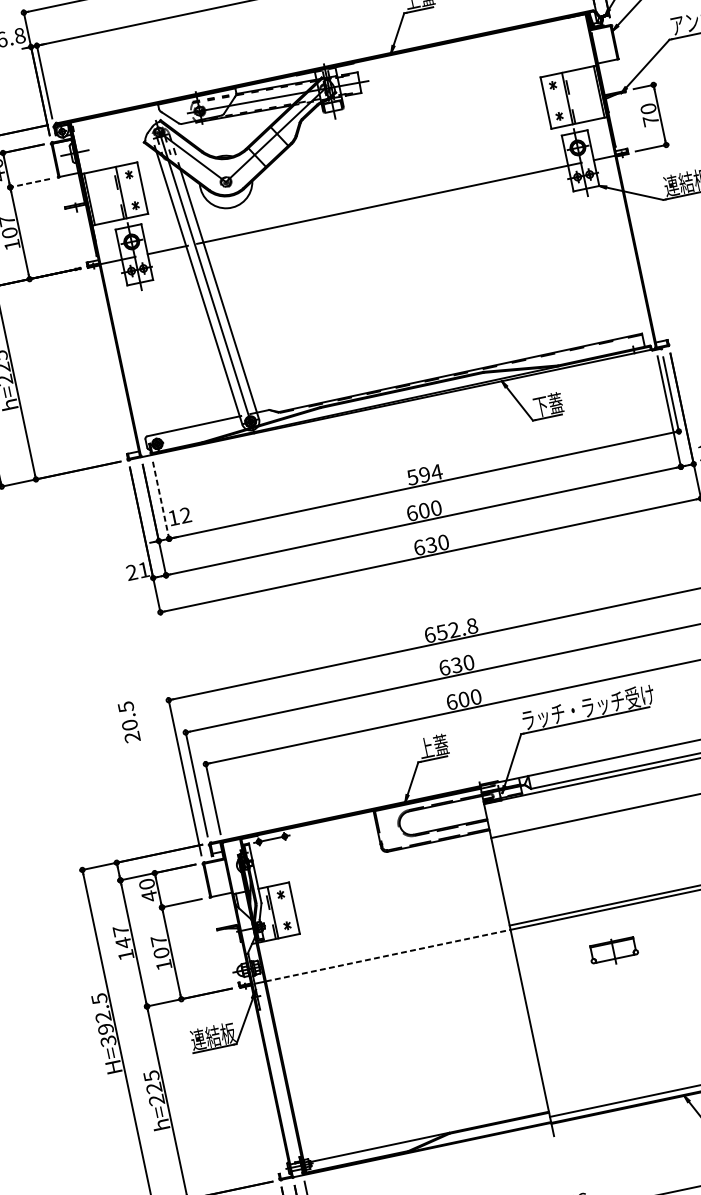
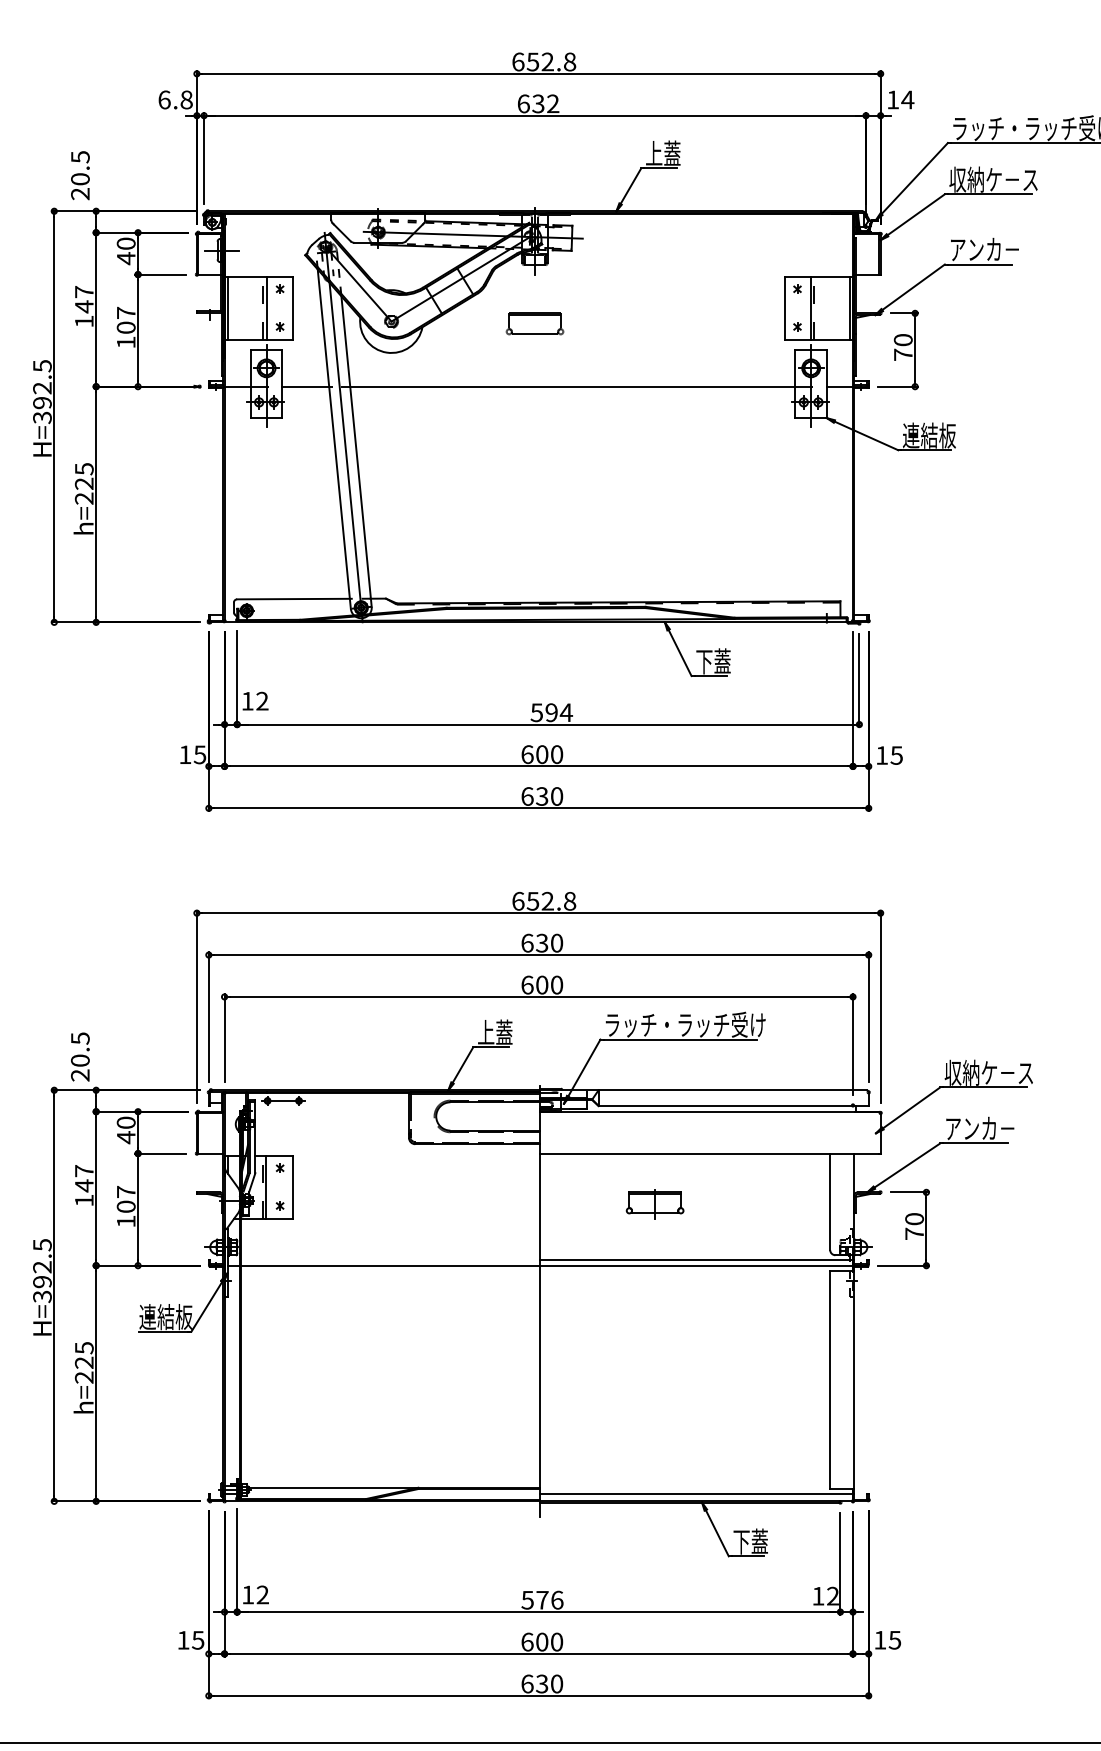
part: (343, 158) -> (534, 323), added
line: (28, 183) -> (160, 274), dashed -> solid
line: (161, 501) -> (237, 679), dashed -> solid
text: (137, 571) -> (192, 754), 21 -> 15
text: (129, 721) -> (80, 1056), moved
part: (613, 951) -> (654, 1204), moved
line: (388, 955) -> (391, 1265), dashed -> solid

